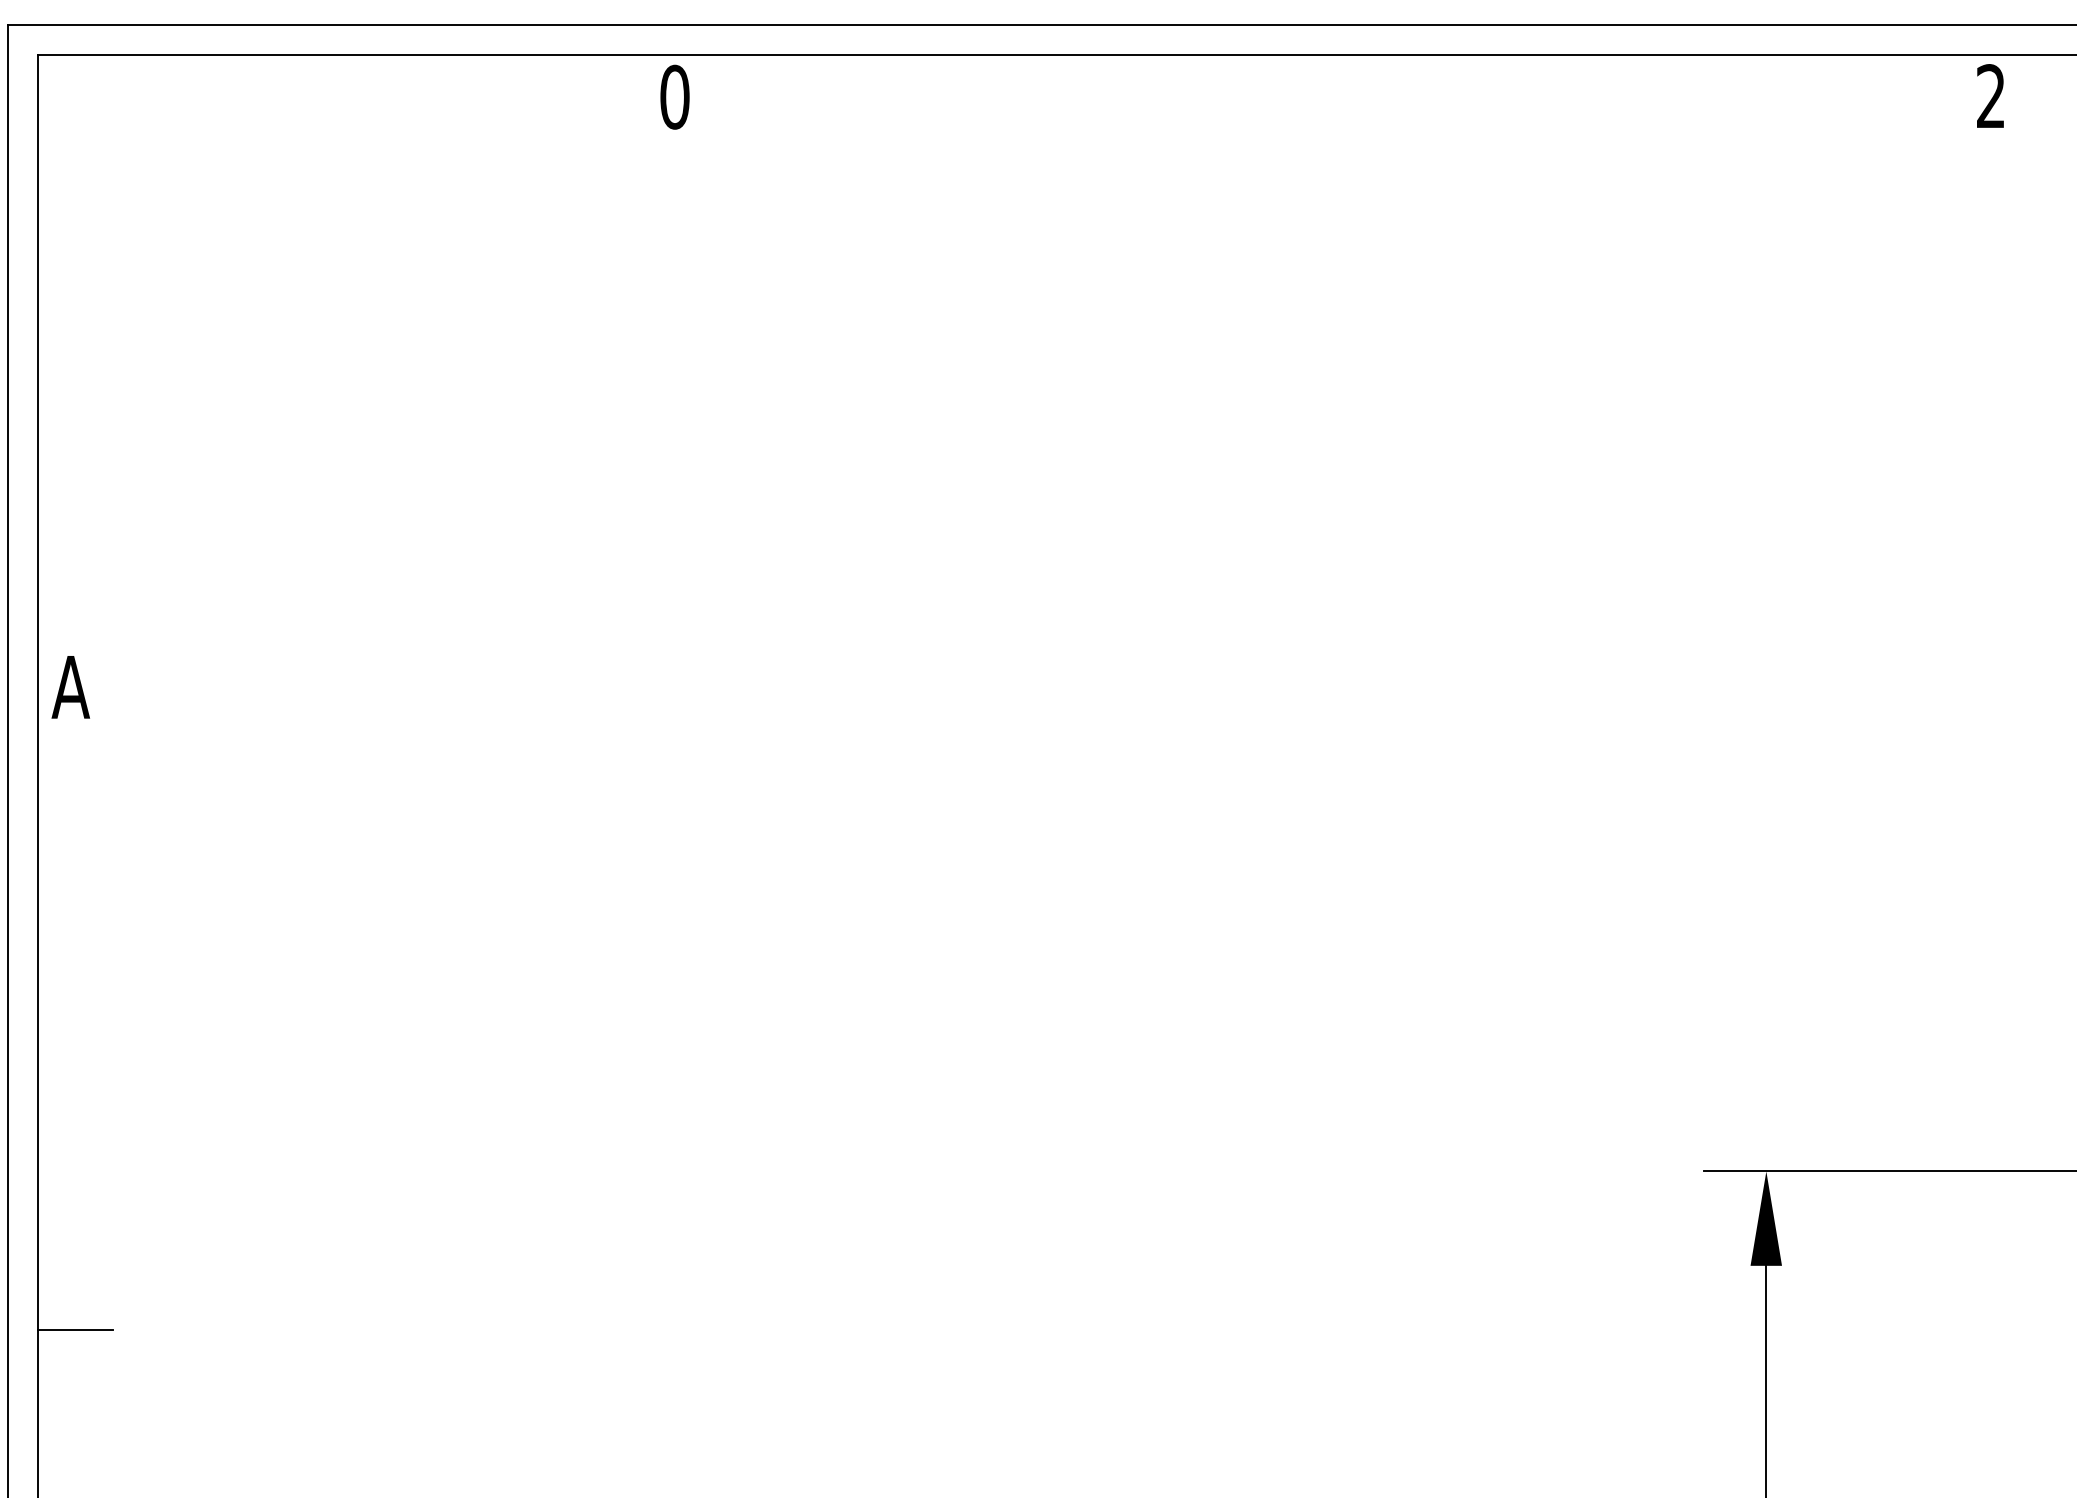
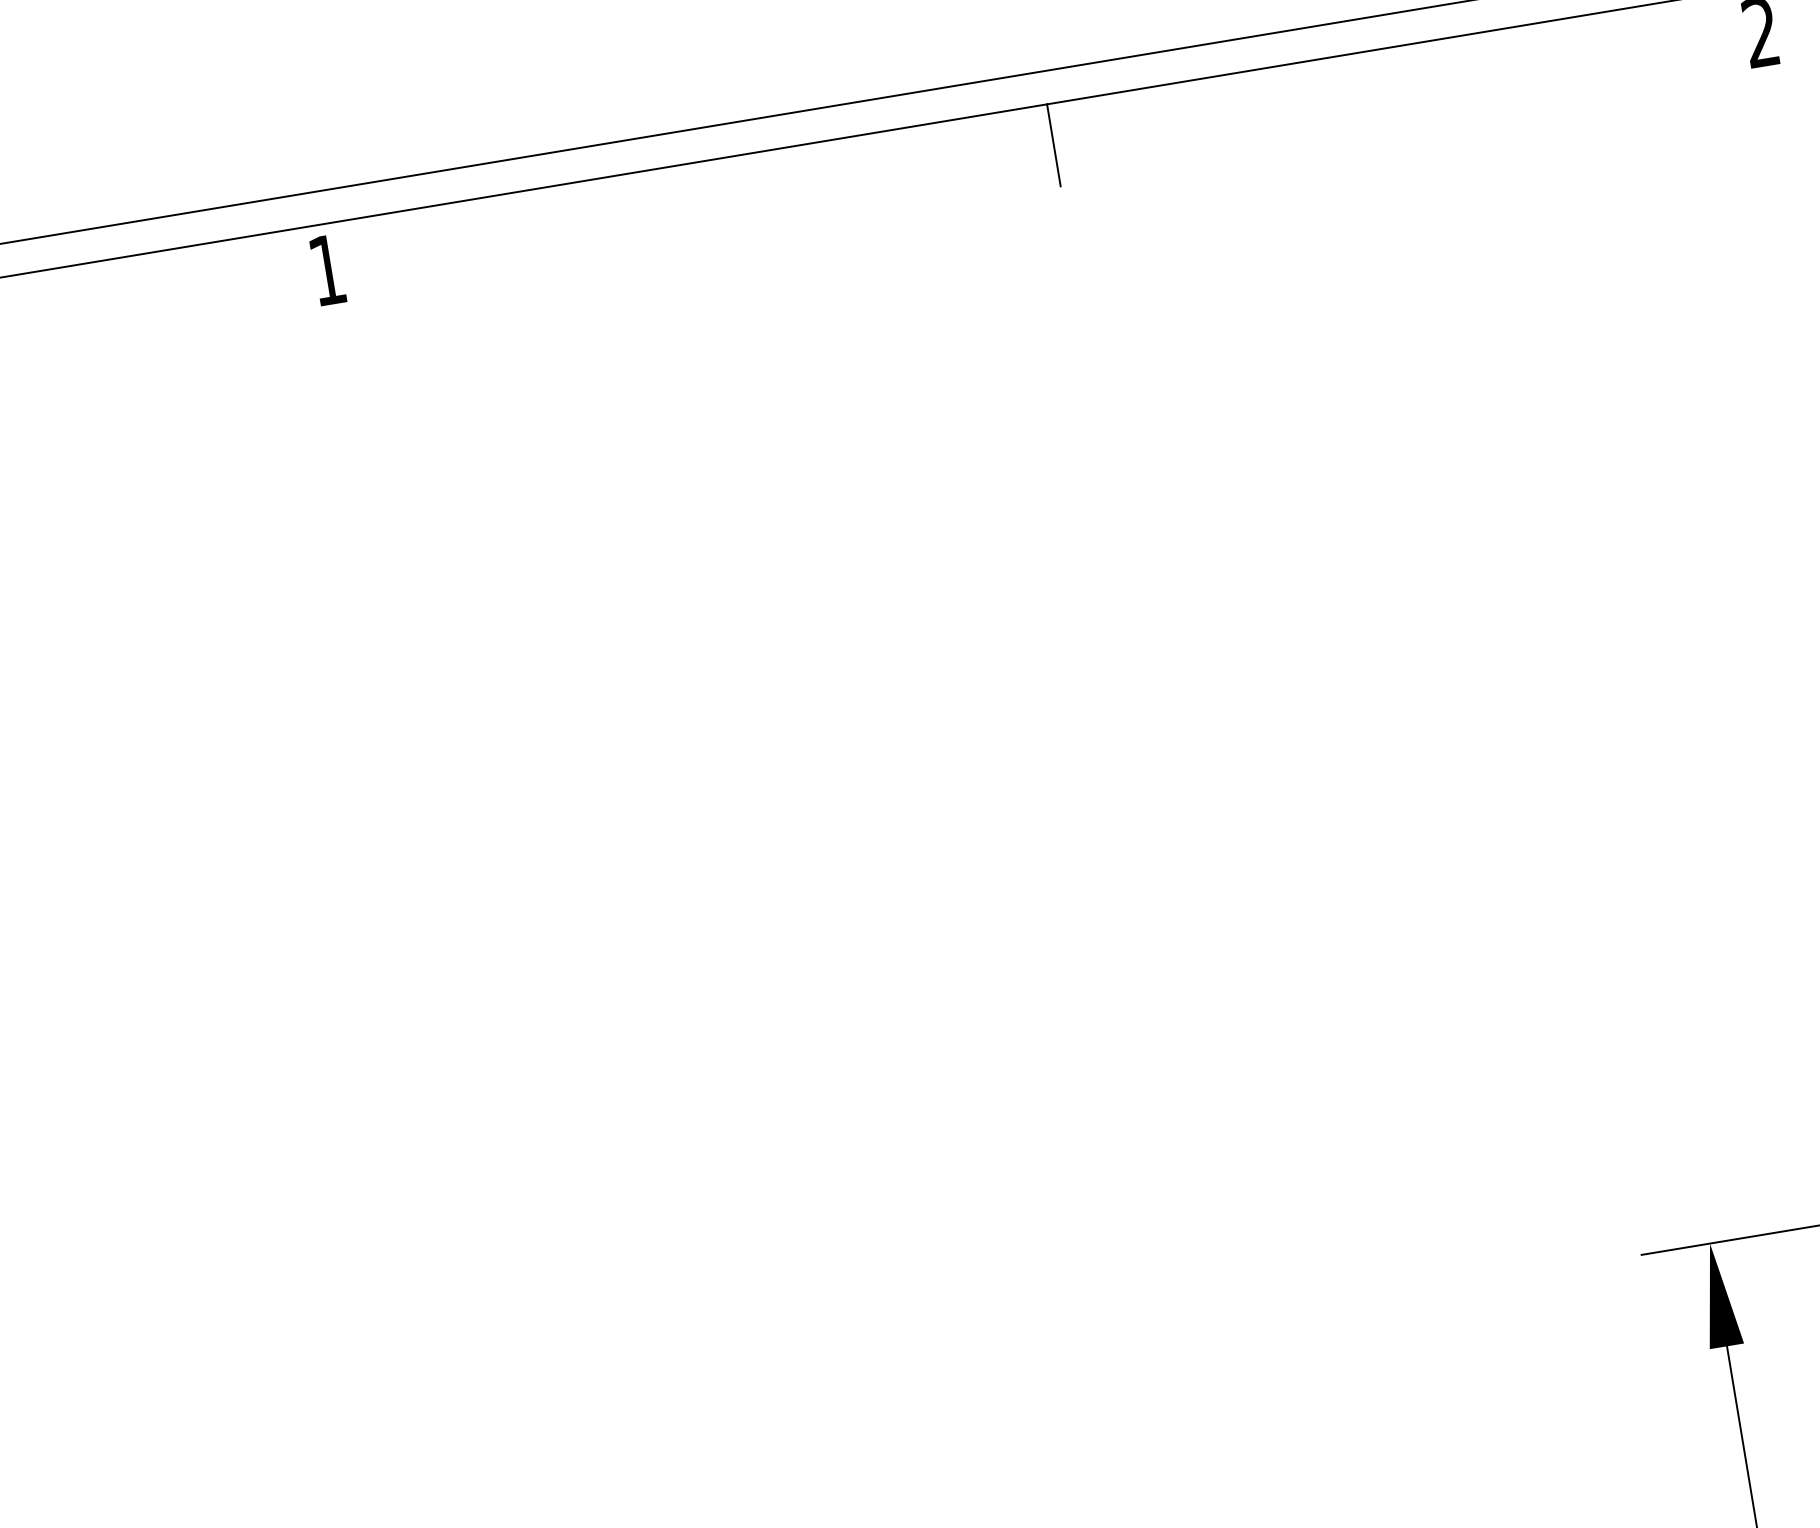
line: (1342, 92) -> (1053, 144), added
text: (674, 96) -> (326, 269), 0 -> 1

